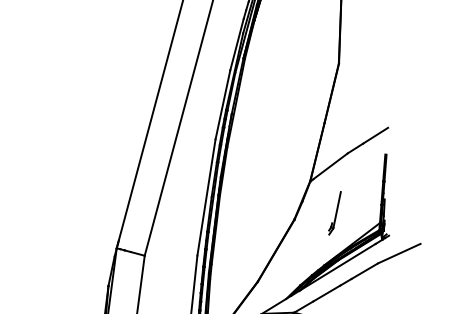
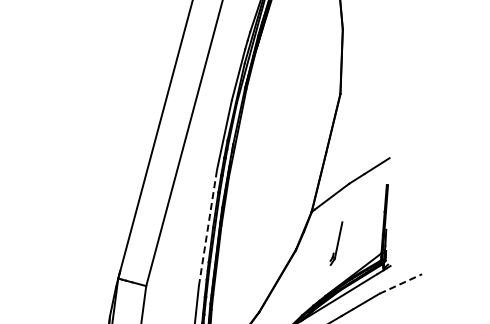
line: (206, 197) -> (207, 227), solid -> dashed
line: (400, 253) -> (401, 283), solid -> dashed

